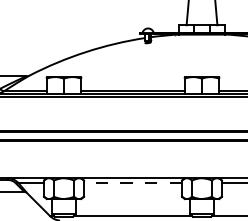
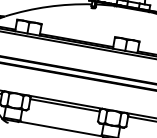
line: (132, 182) -> (64, 105), dashed -> solid

